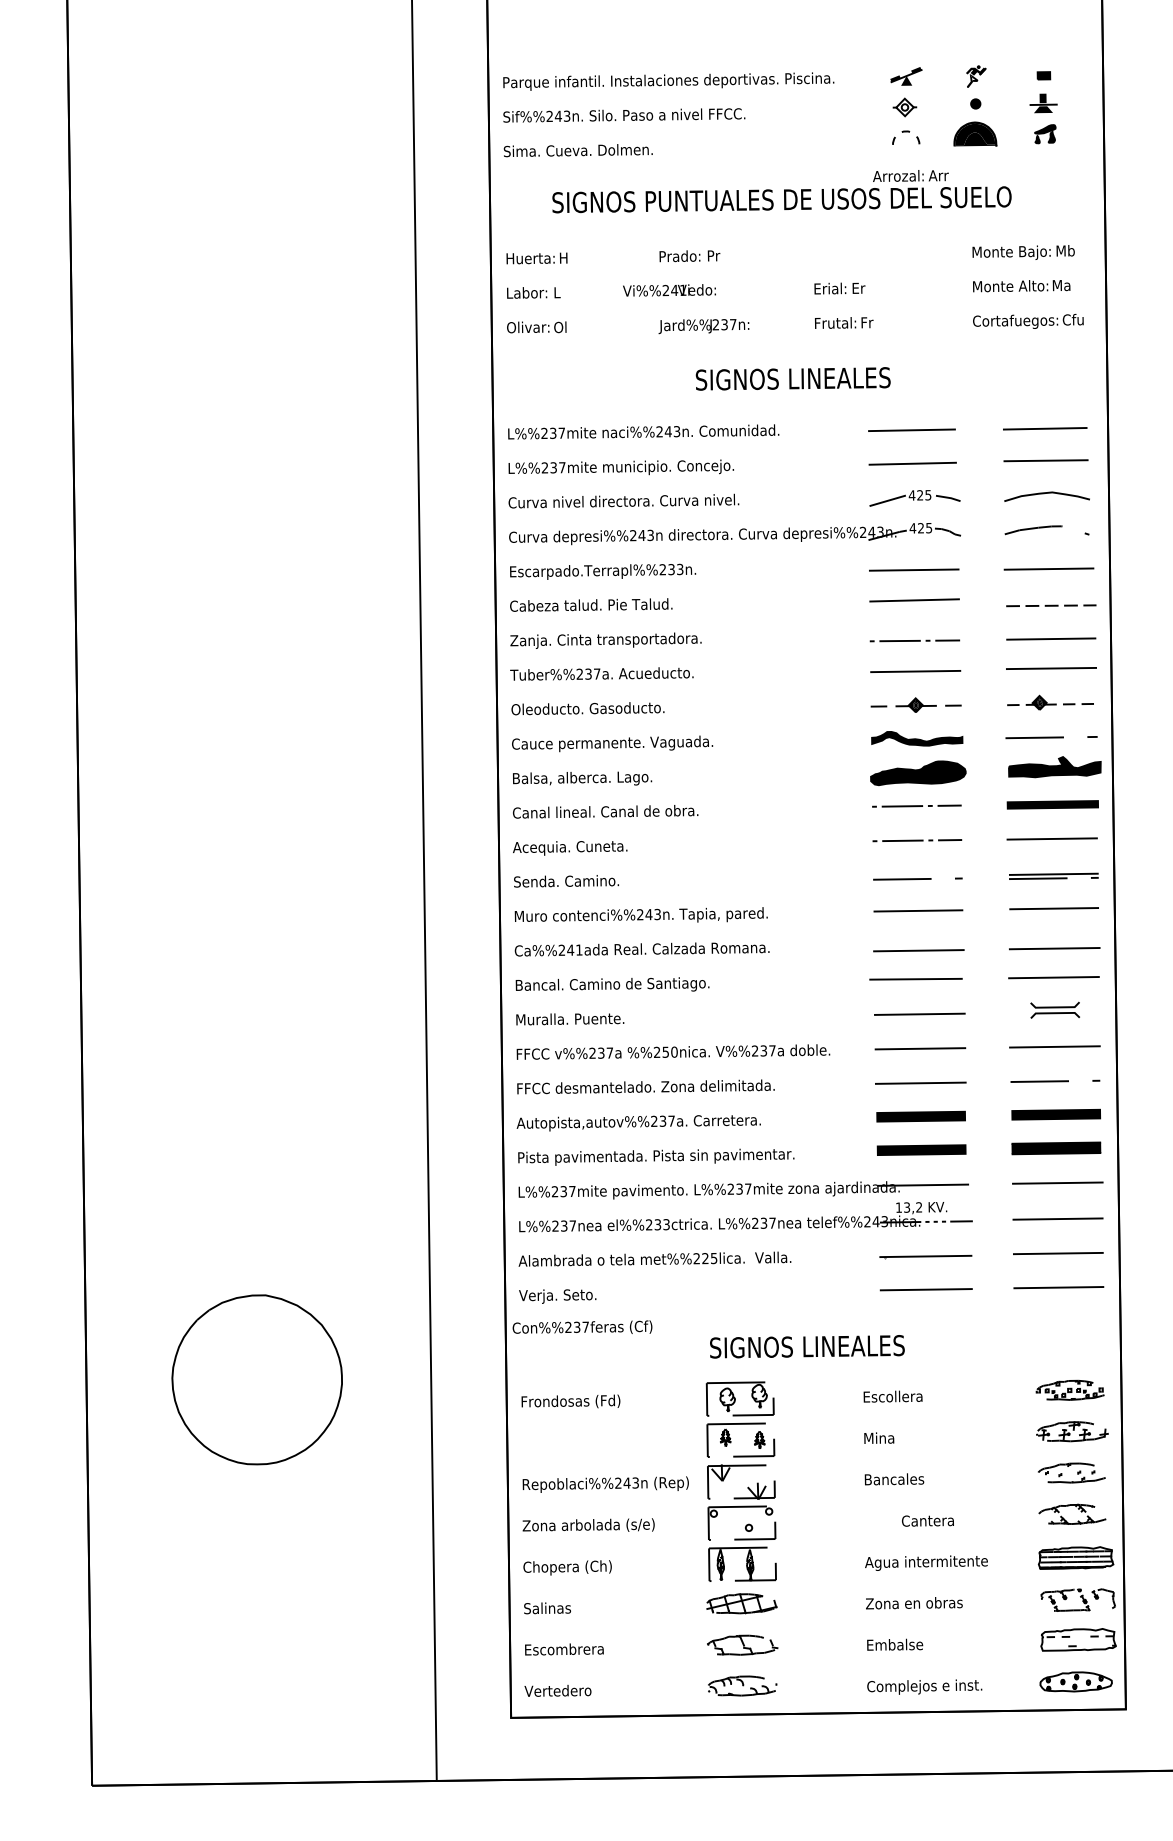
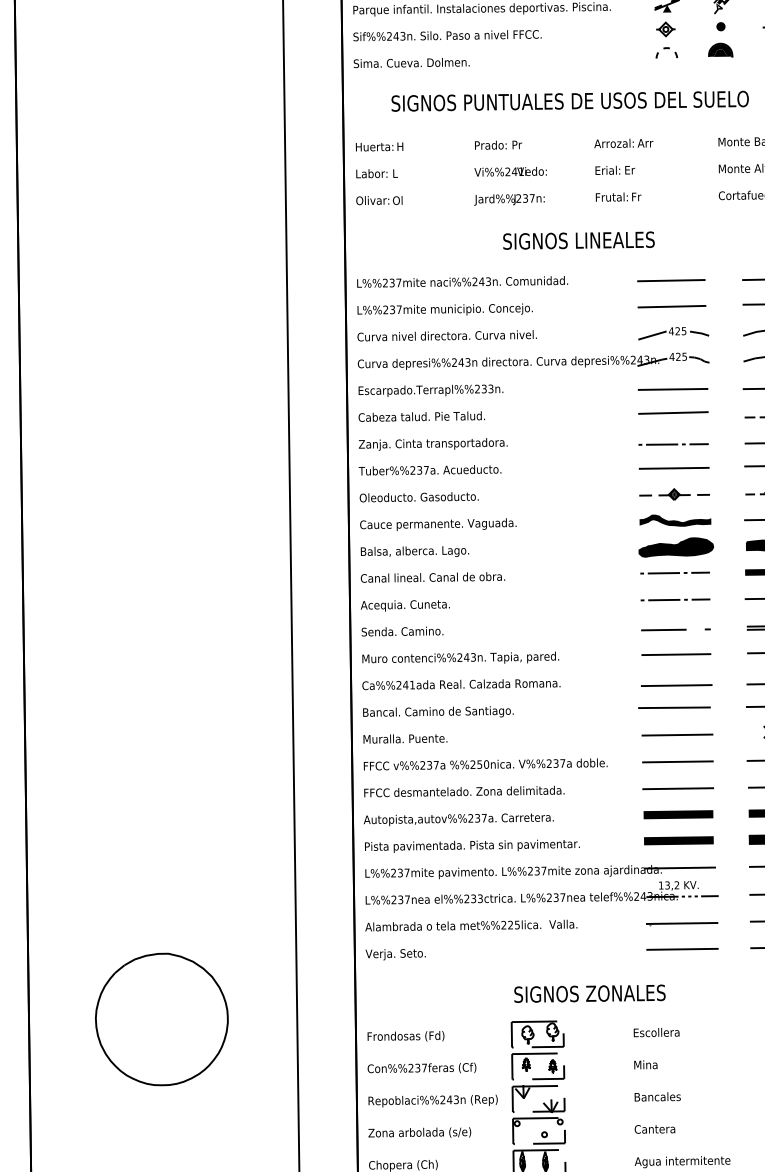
part: (975, 133) -> (720, 49), size x0.71
text: (910, 175) -> (623, 143), moved
text: (669, 290) -> (510, 171), moved
text: (582, 1326) -> (421, 1067), moved
text: (807, 1346) -> (590, 993), SIGNOS LINEALES -> SIGNOS ZONALES
text: (927, 1520) -> (654, 1128), moved

